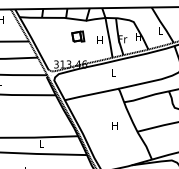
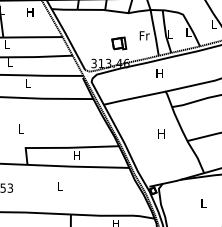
part: (78, 36) -> (119, 43), moved
text: (138, 37) -> (188, 32), H -> L
text: (122, 39) -> (170, 34), Fr -> L
text: (100, 40) -> (144, 35), H -> Fr
text: (113, 73) -> (159, 73), L -> H
text: (41, 144) -> (76, 155), L -> H

